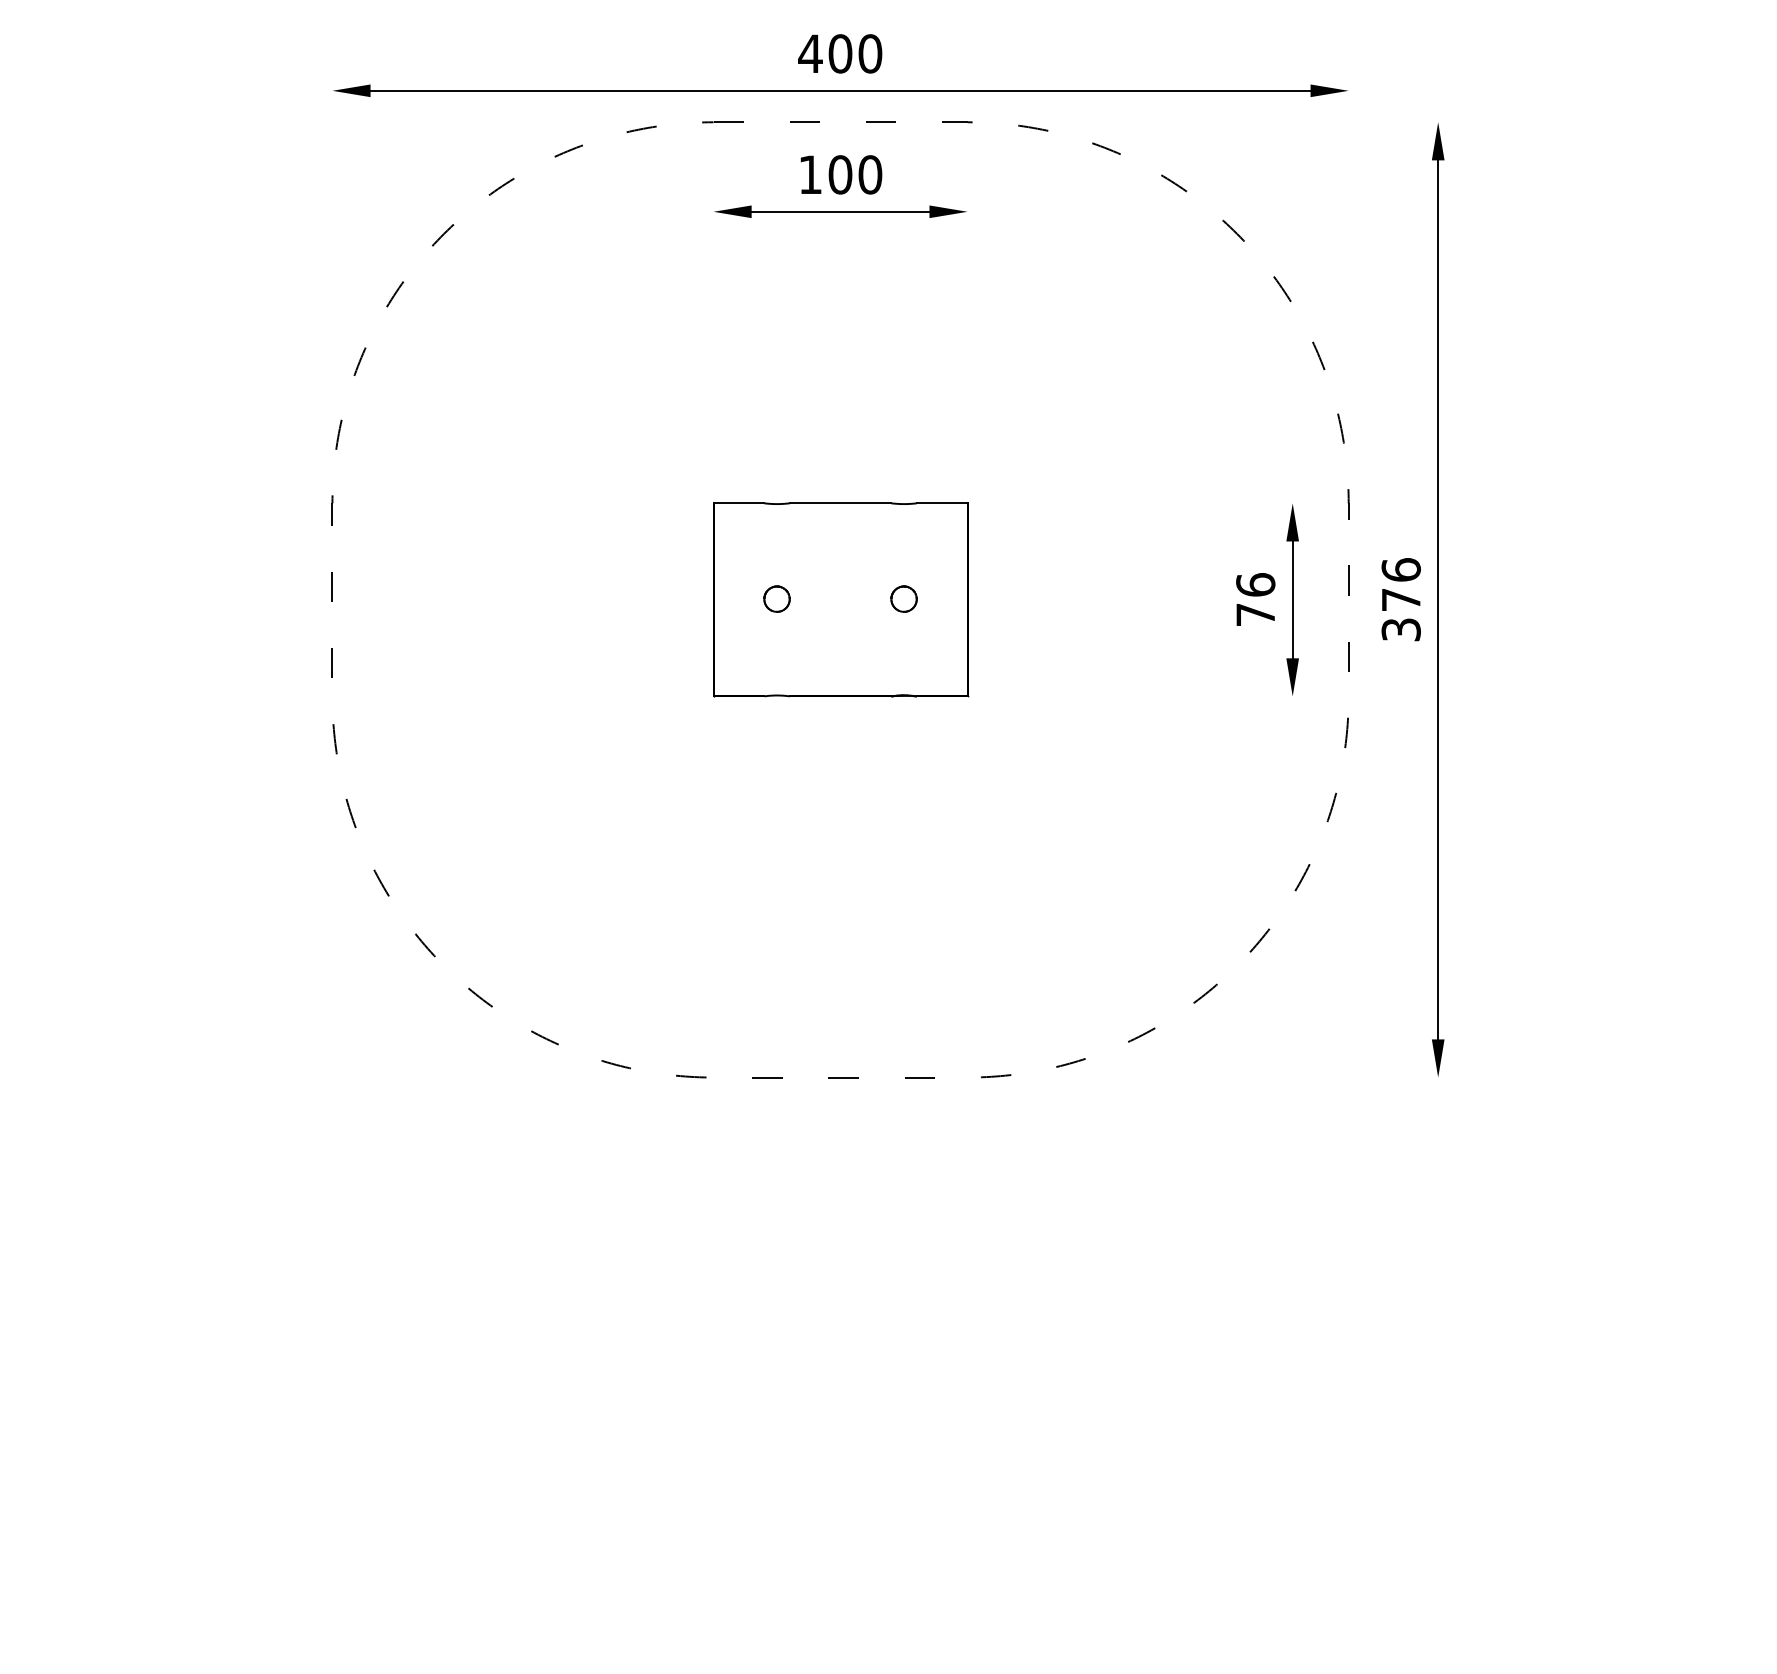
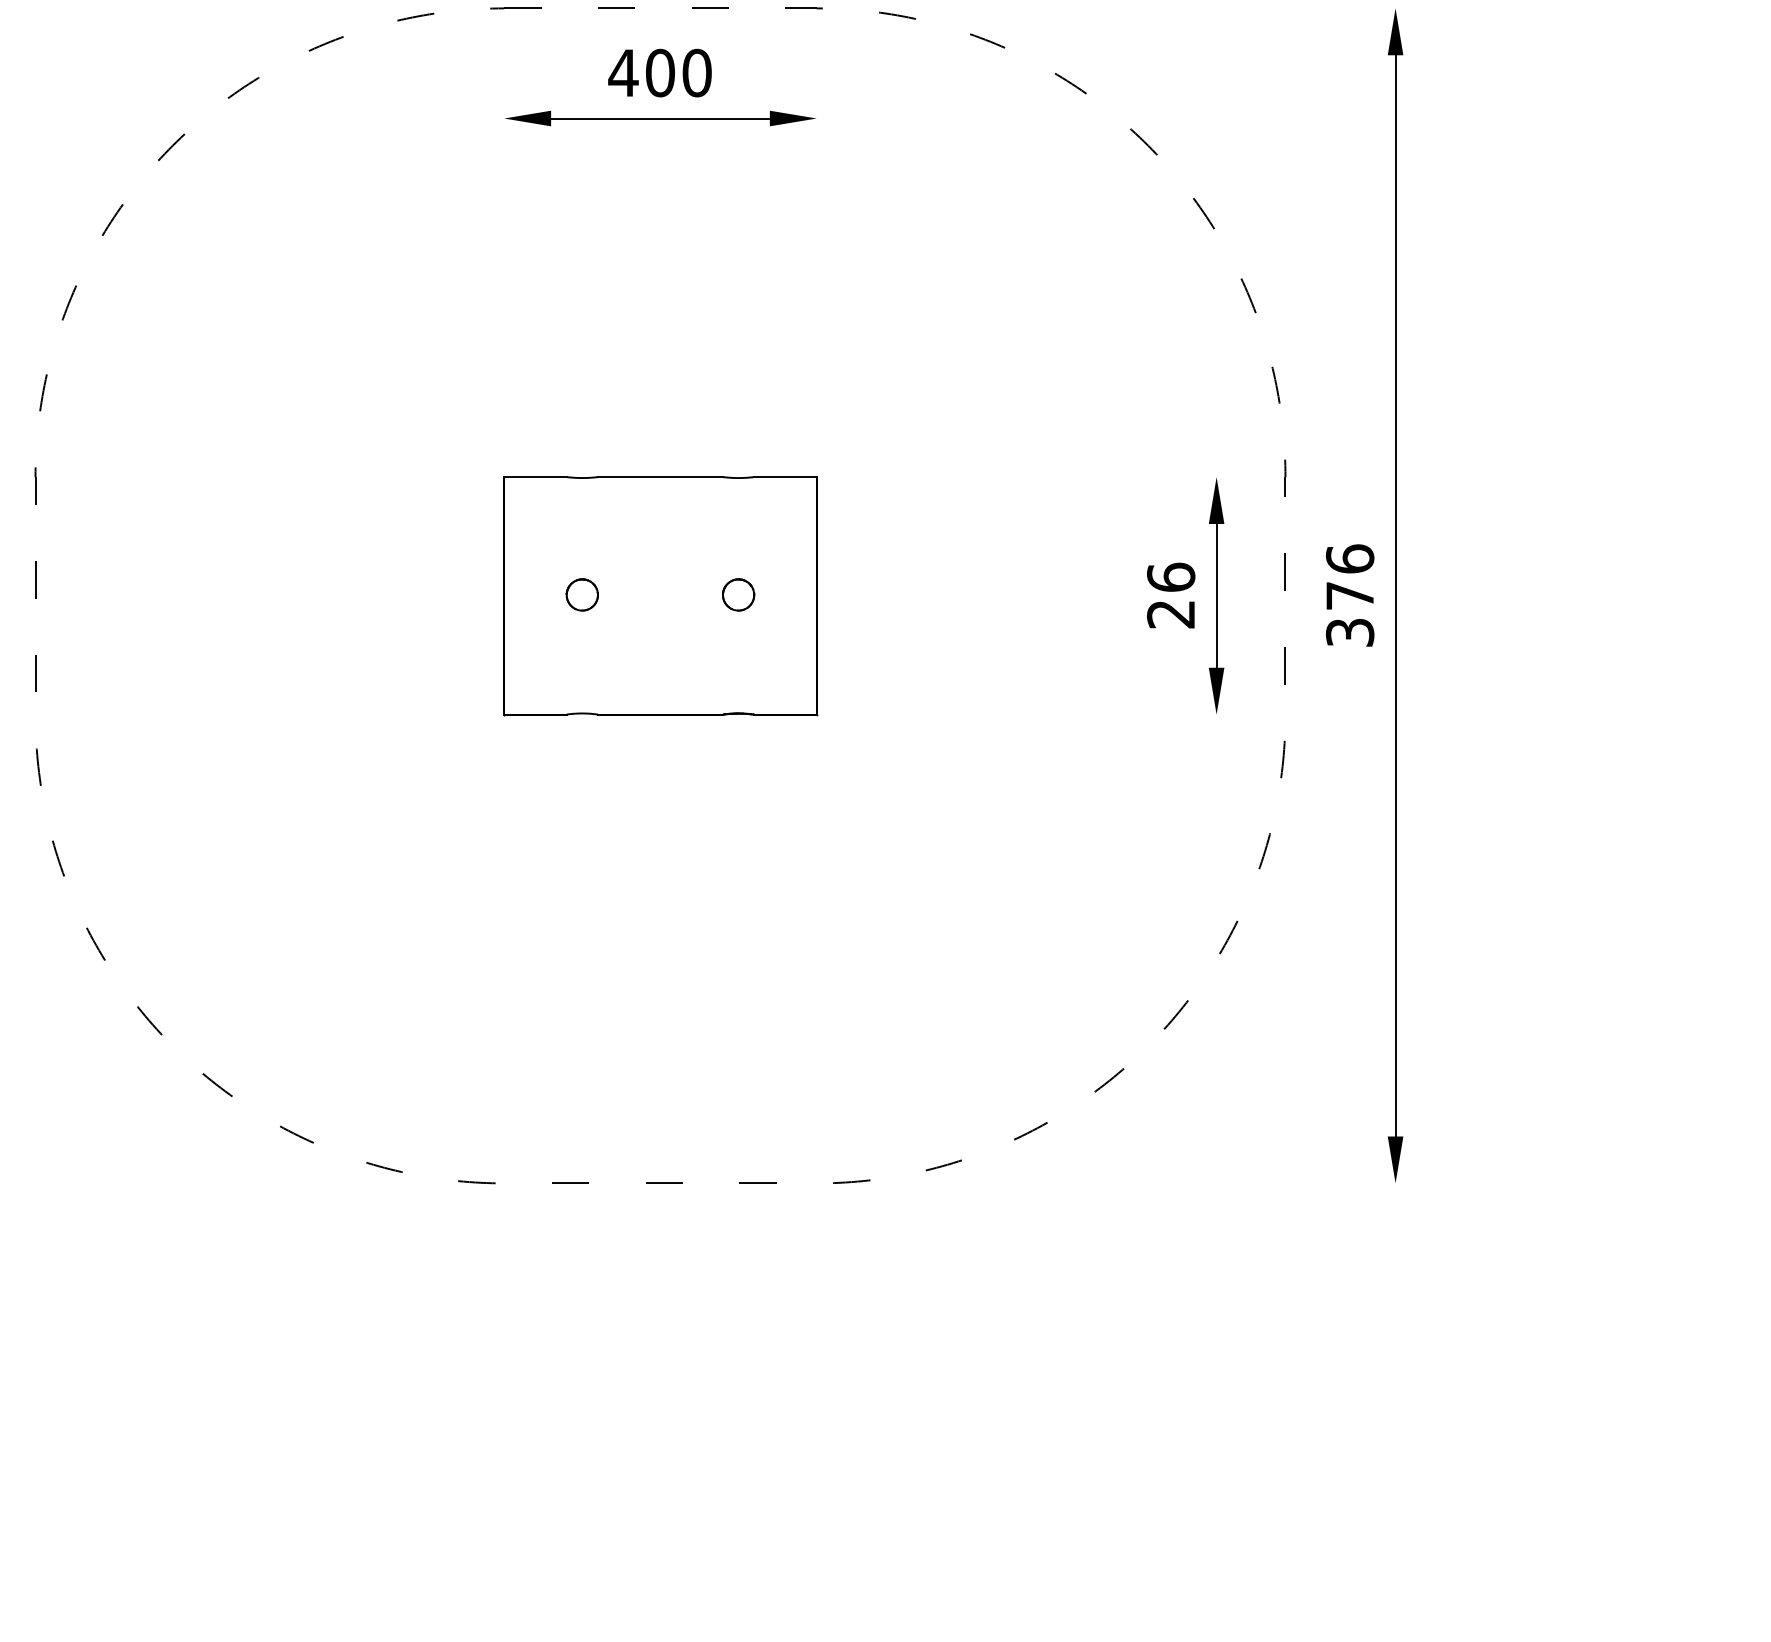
text: (810, 174) -> (623, 72), 100 -> 400
text: (1255, 615) -> (1170, 615), 76 -> 26

